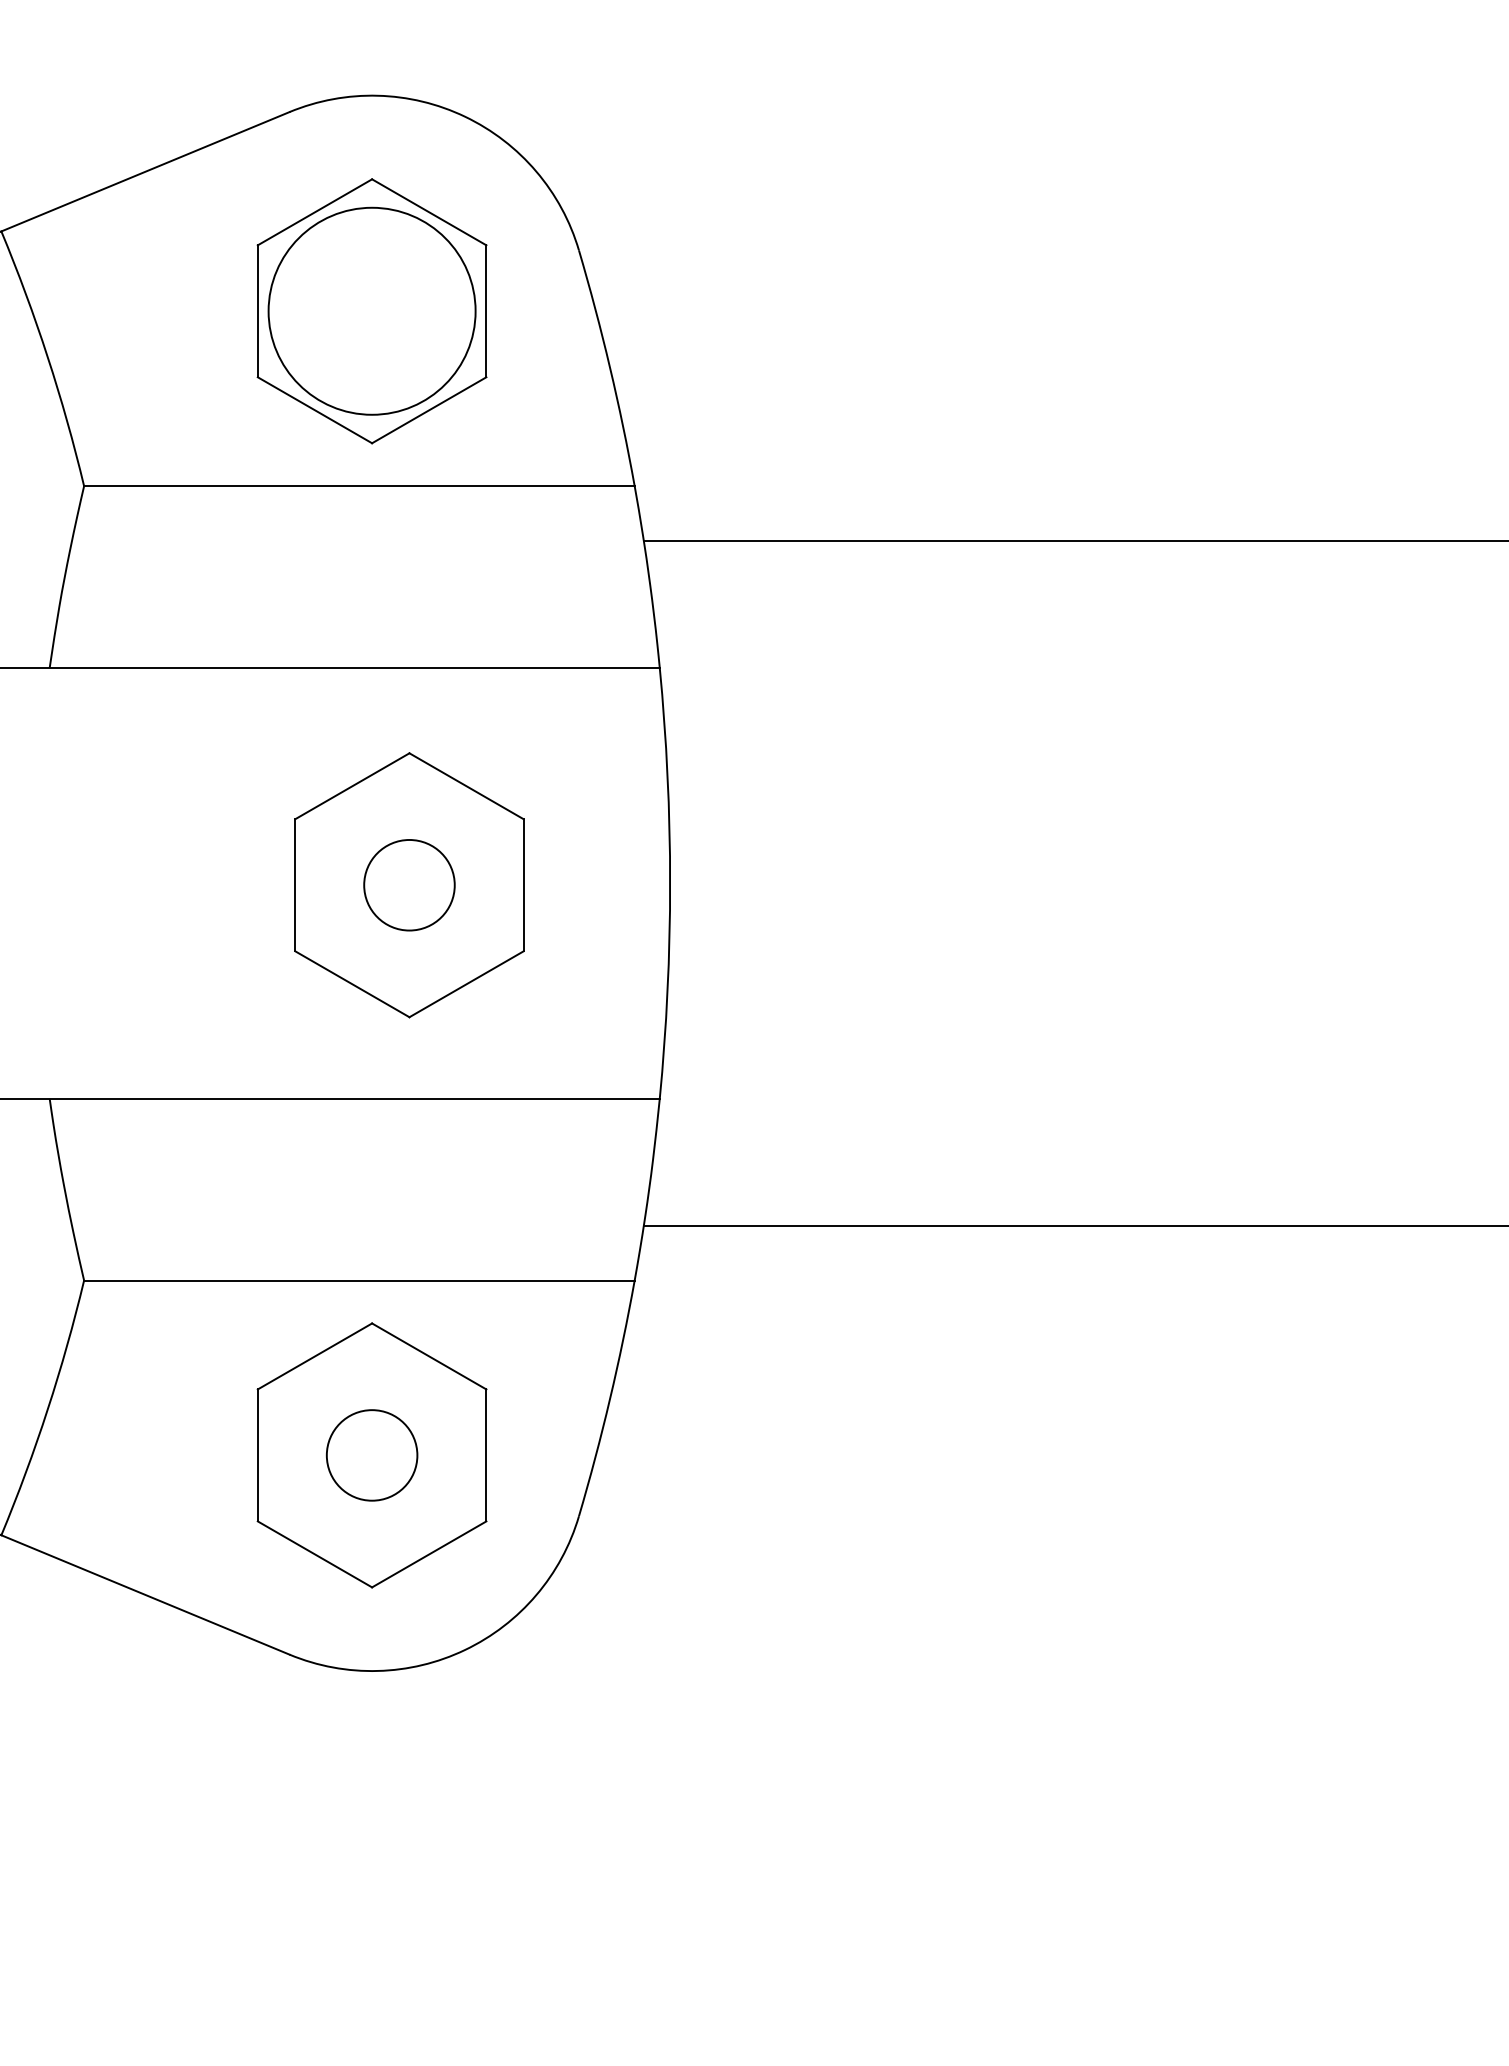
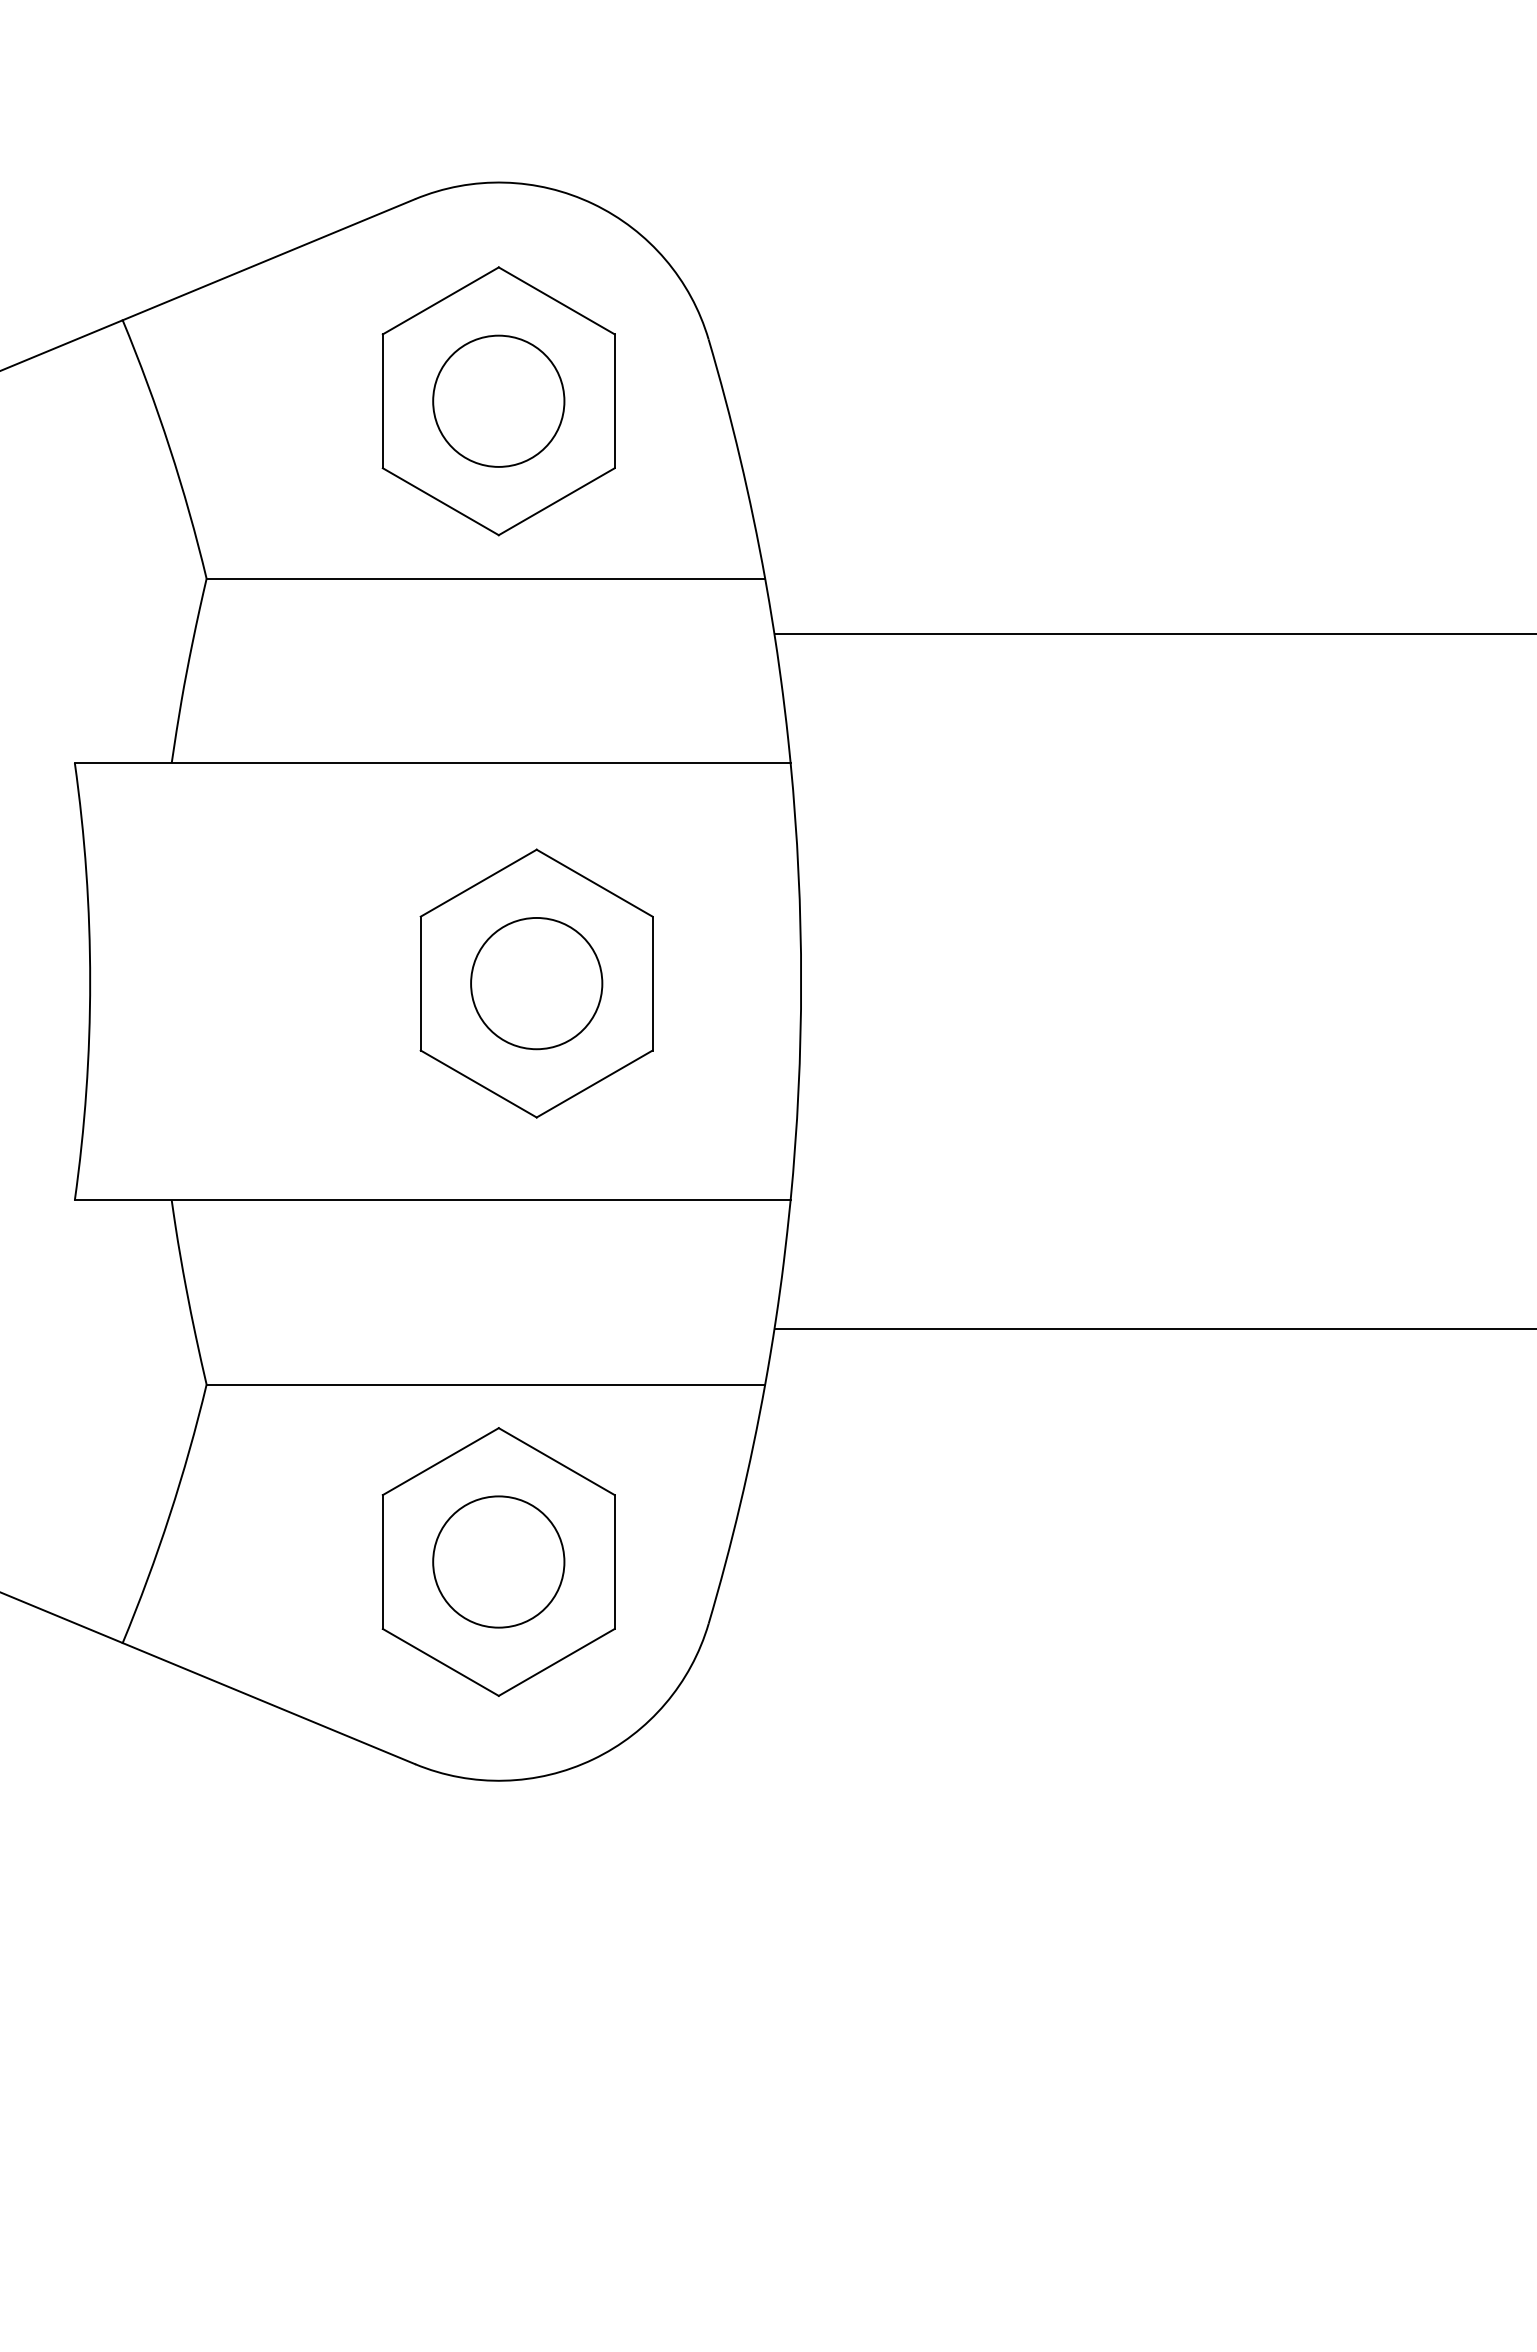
circle: (371, 310) -> (498, 400), size x0.62
circle: (409, 885) -> (536, 983), size x1.43
circle: (371, 1454) -> (498, 1561), size x1.43

